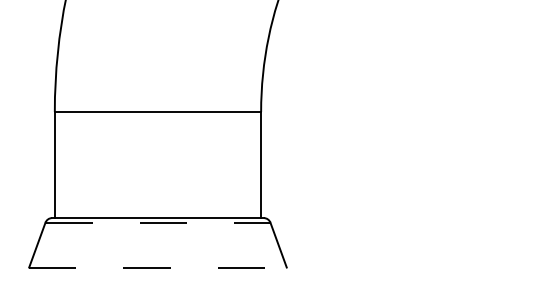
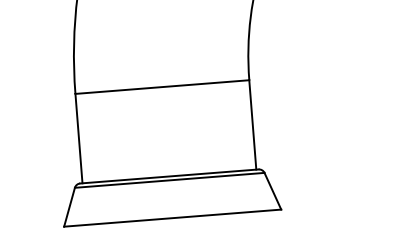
line: (158, 222) -> (170, 180), dashed -> solid
line: (157, 267) -> (172, 218), dashed -> solid

